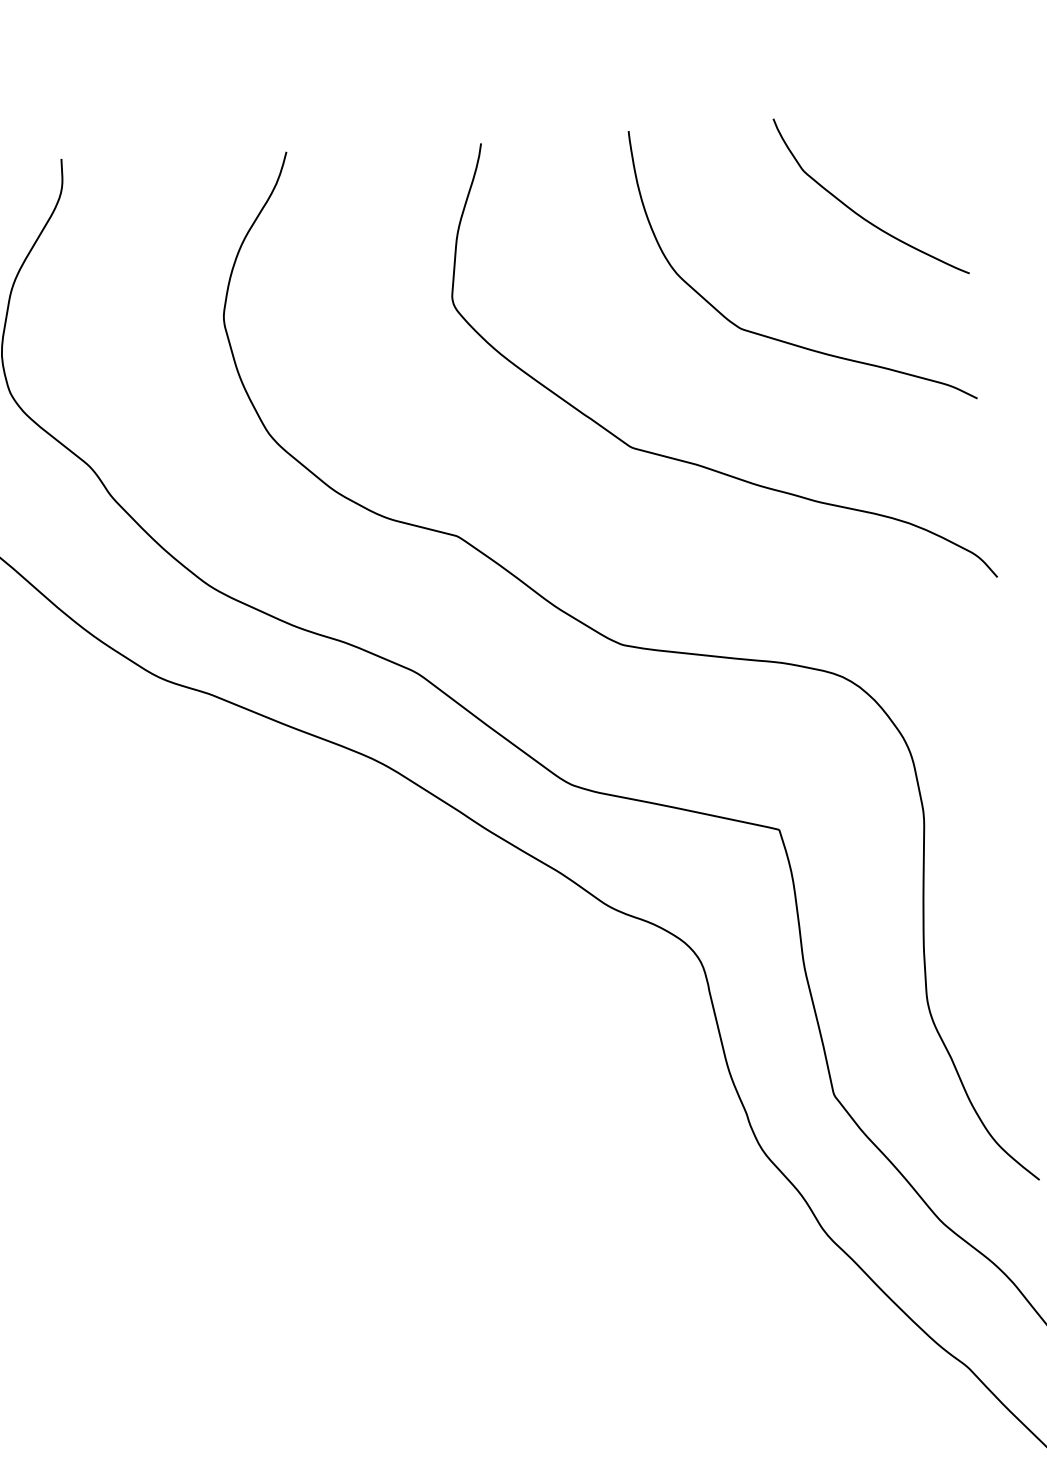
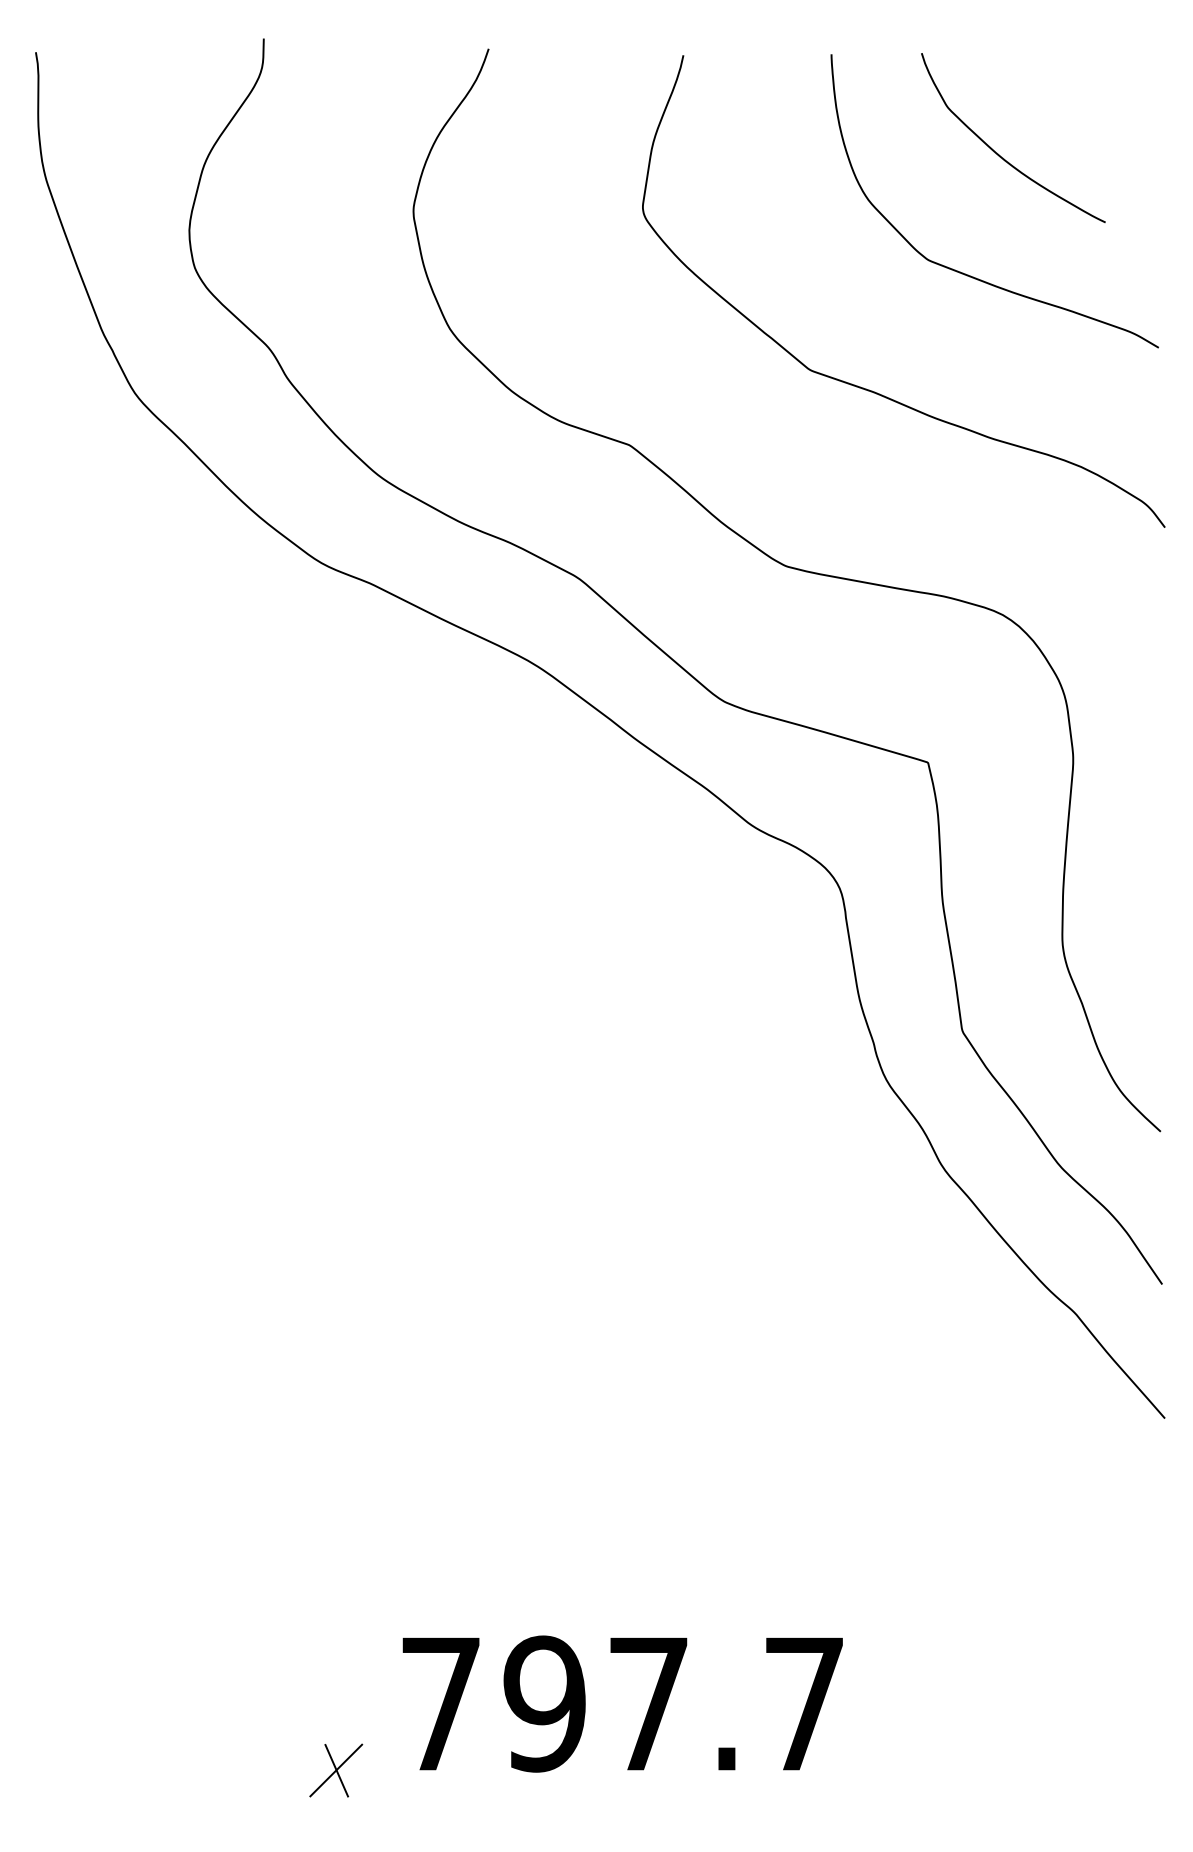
curve: (857, 212) -> (998, 153), moved

